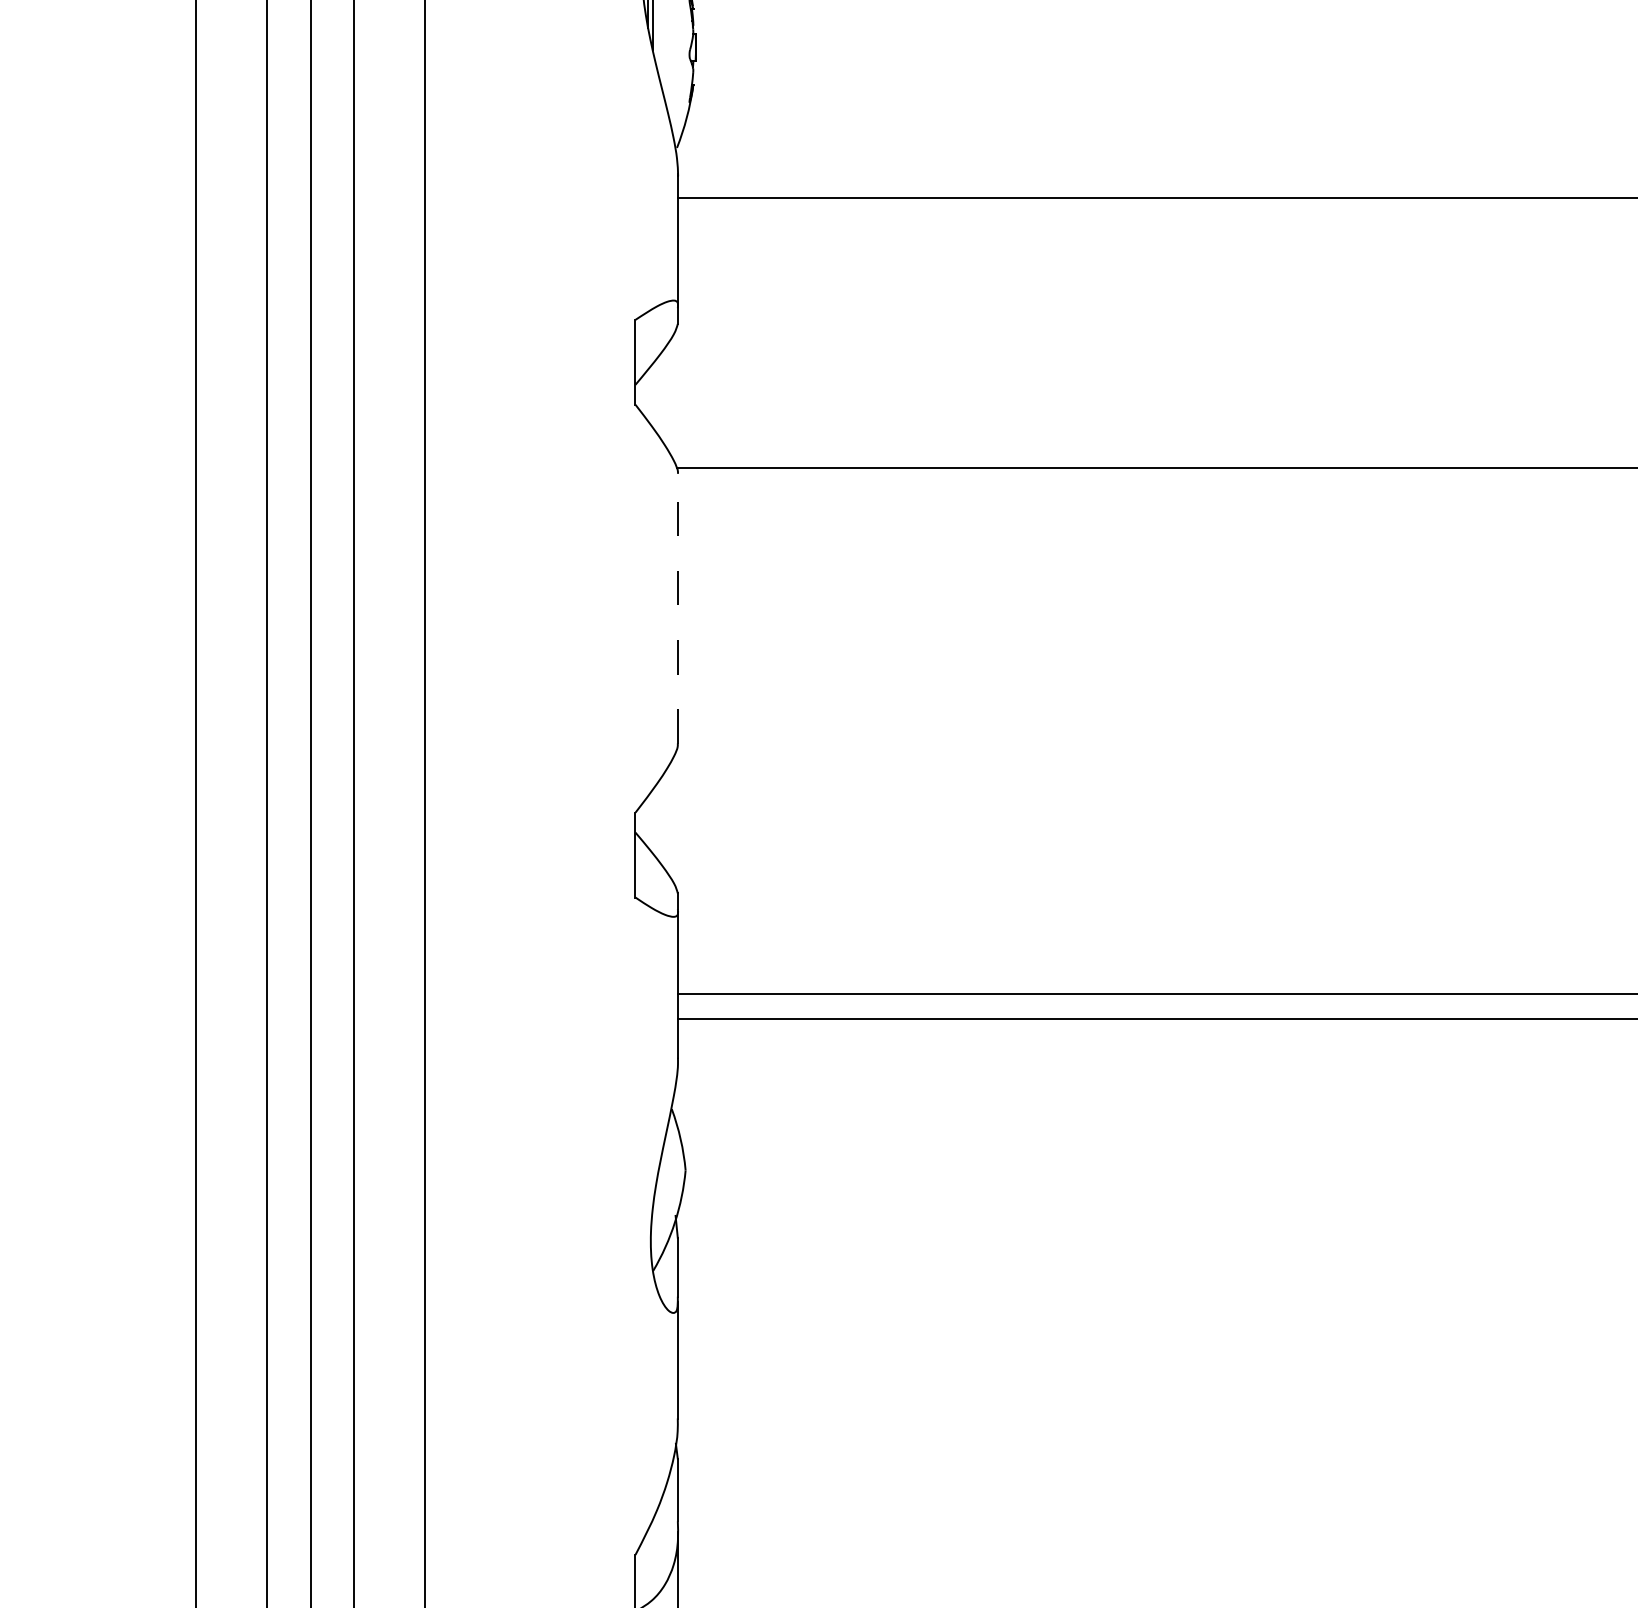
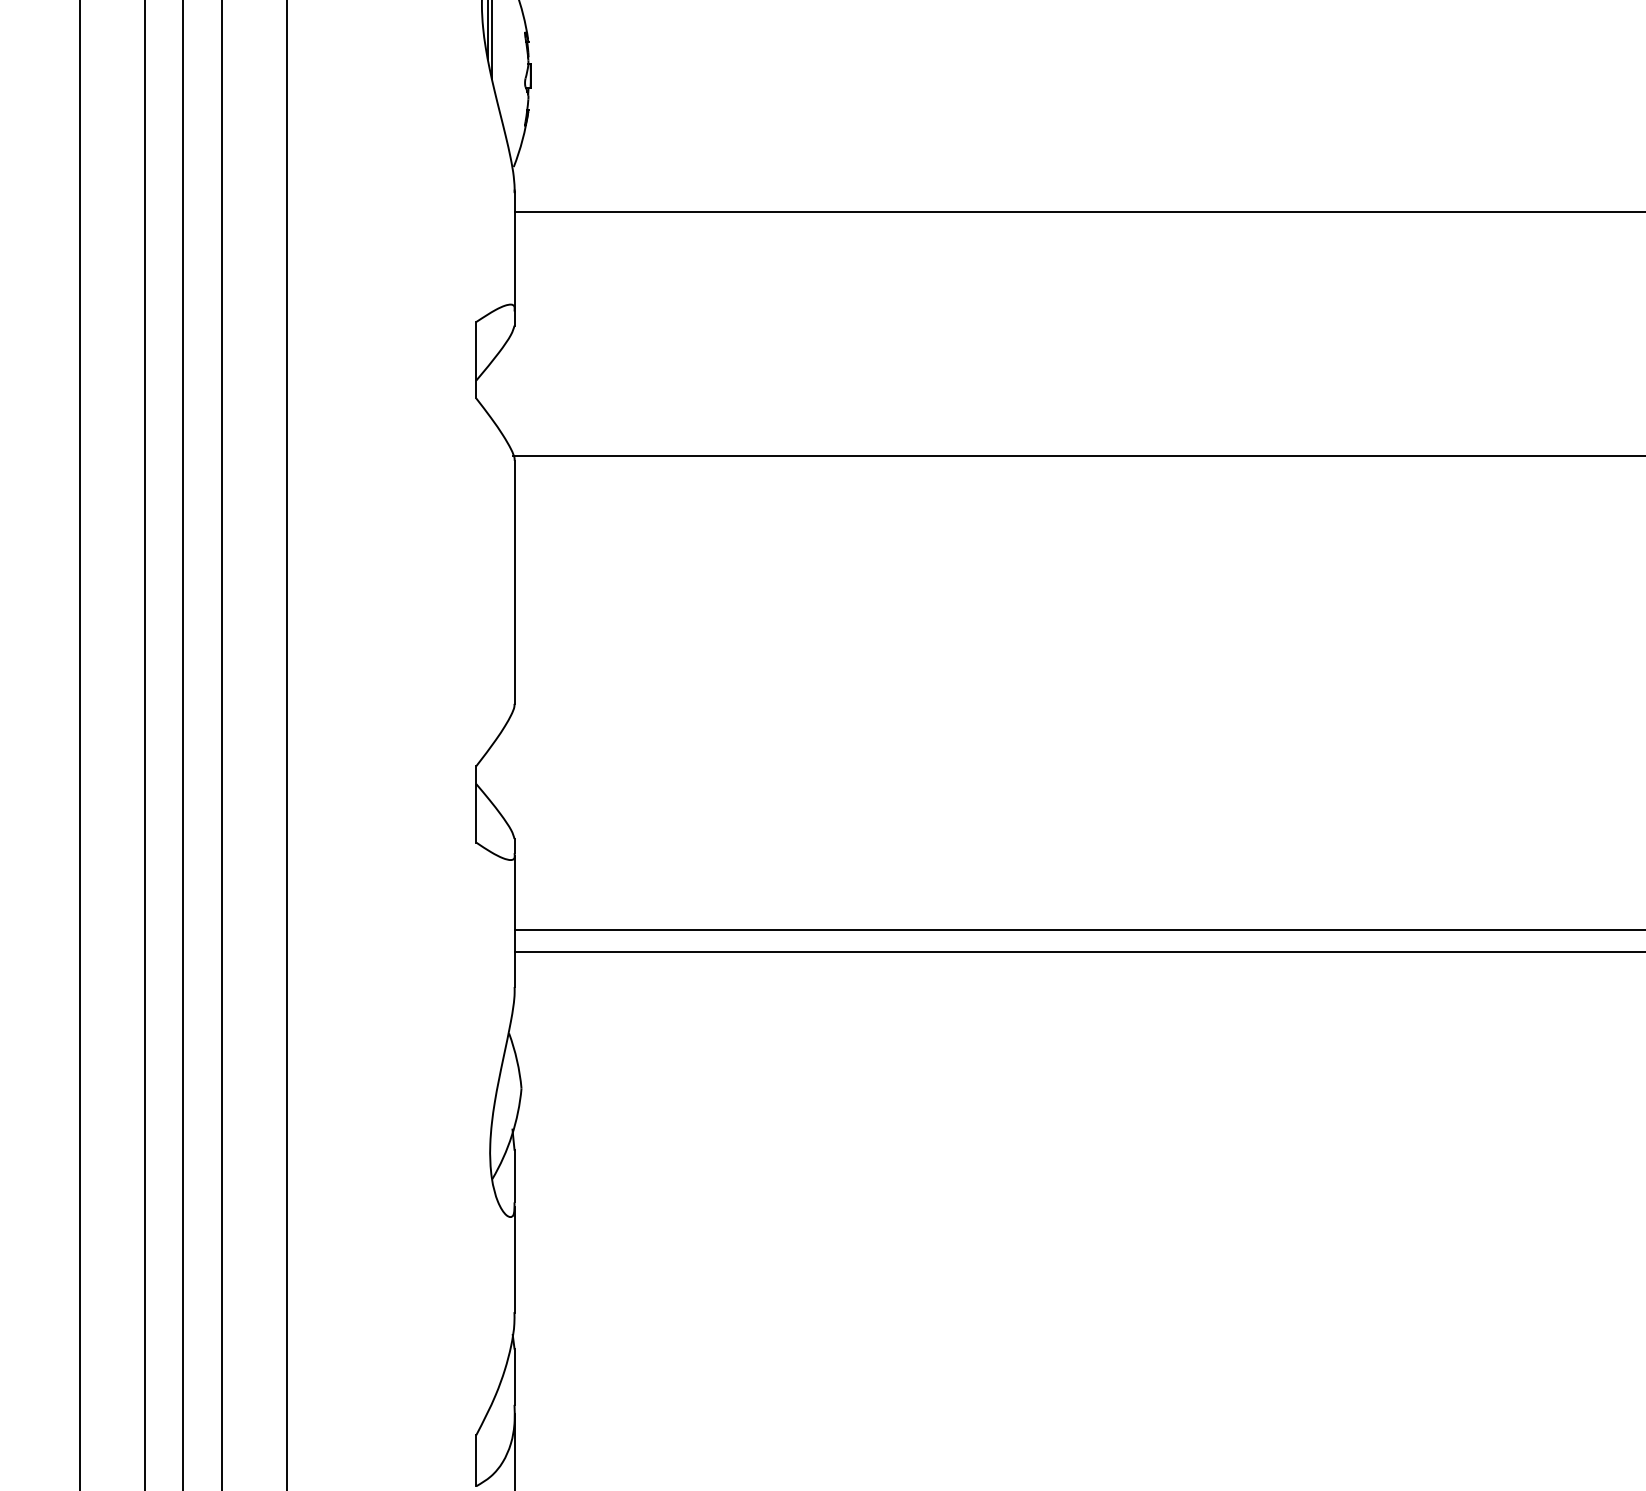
line: (677, 608) -> (514, 582), dashed -> solid

